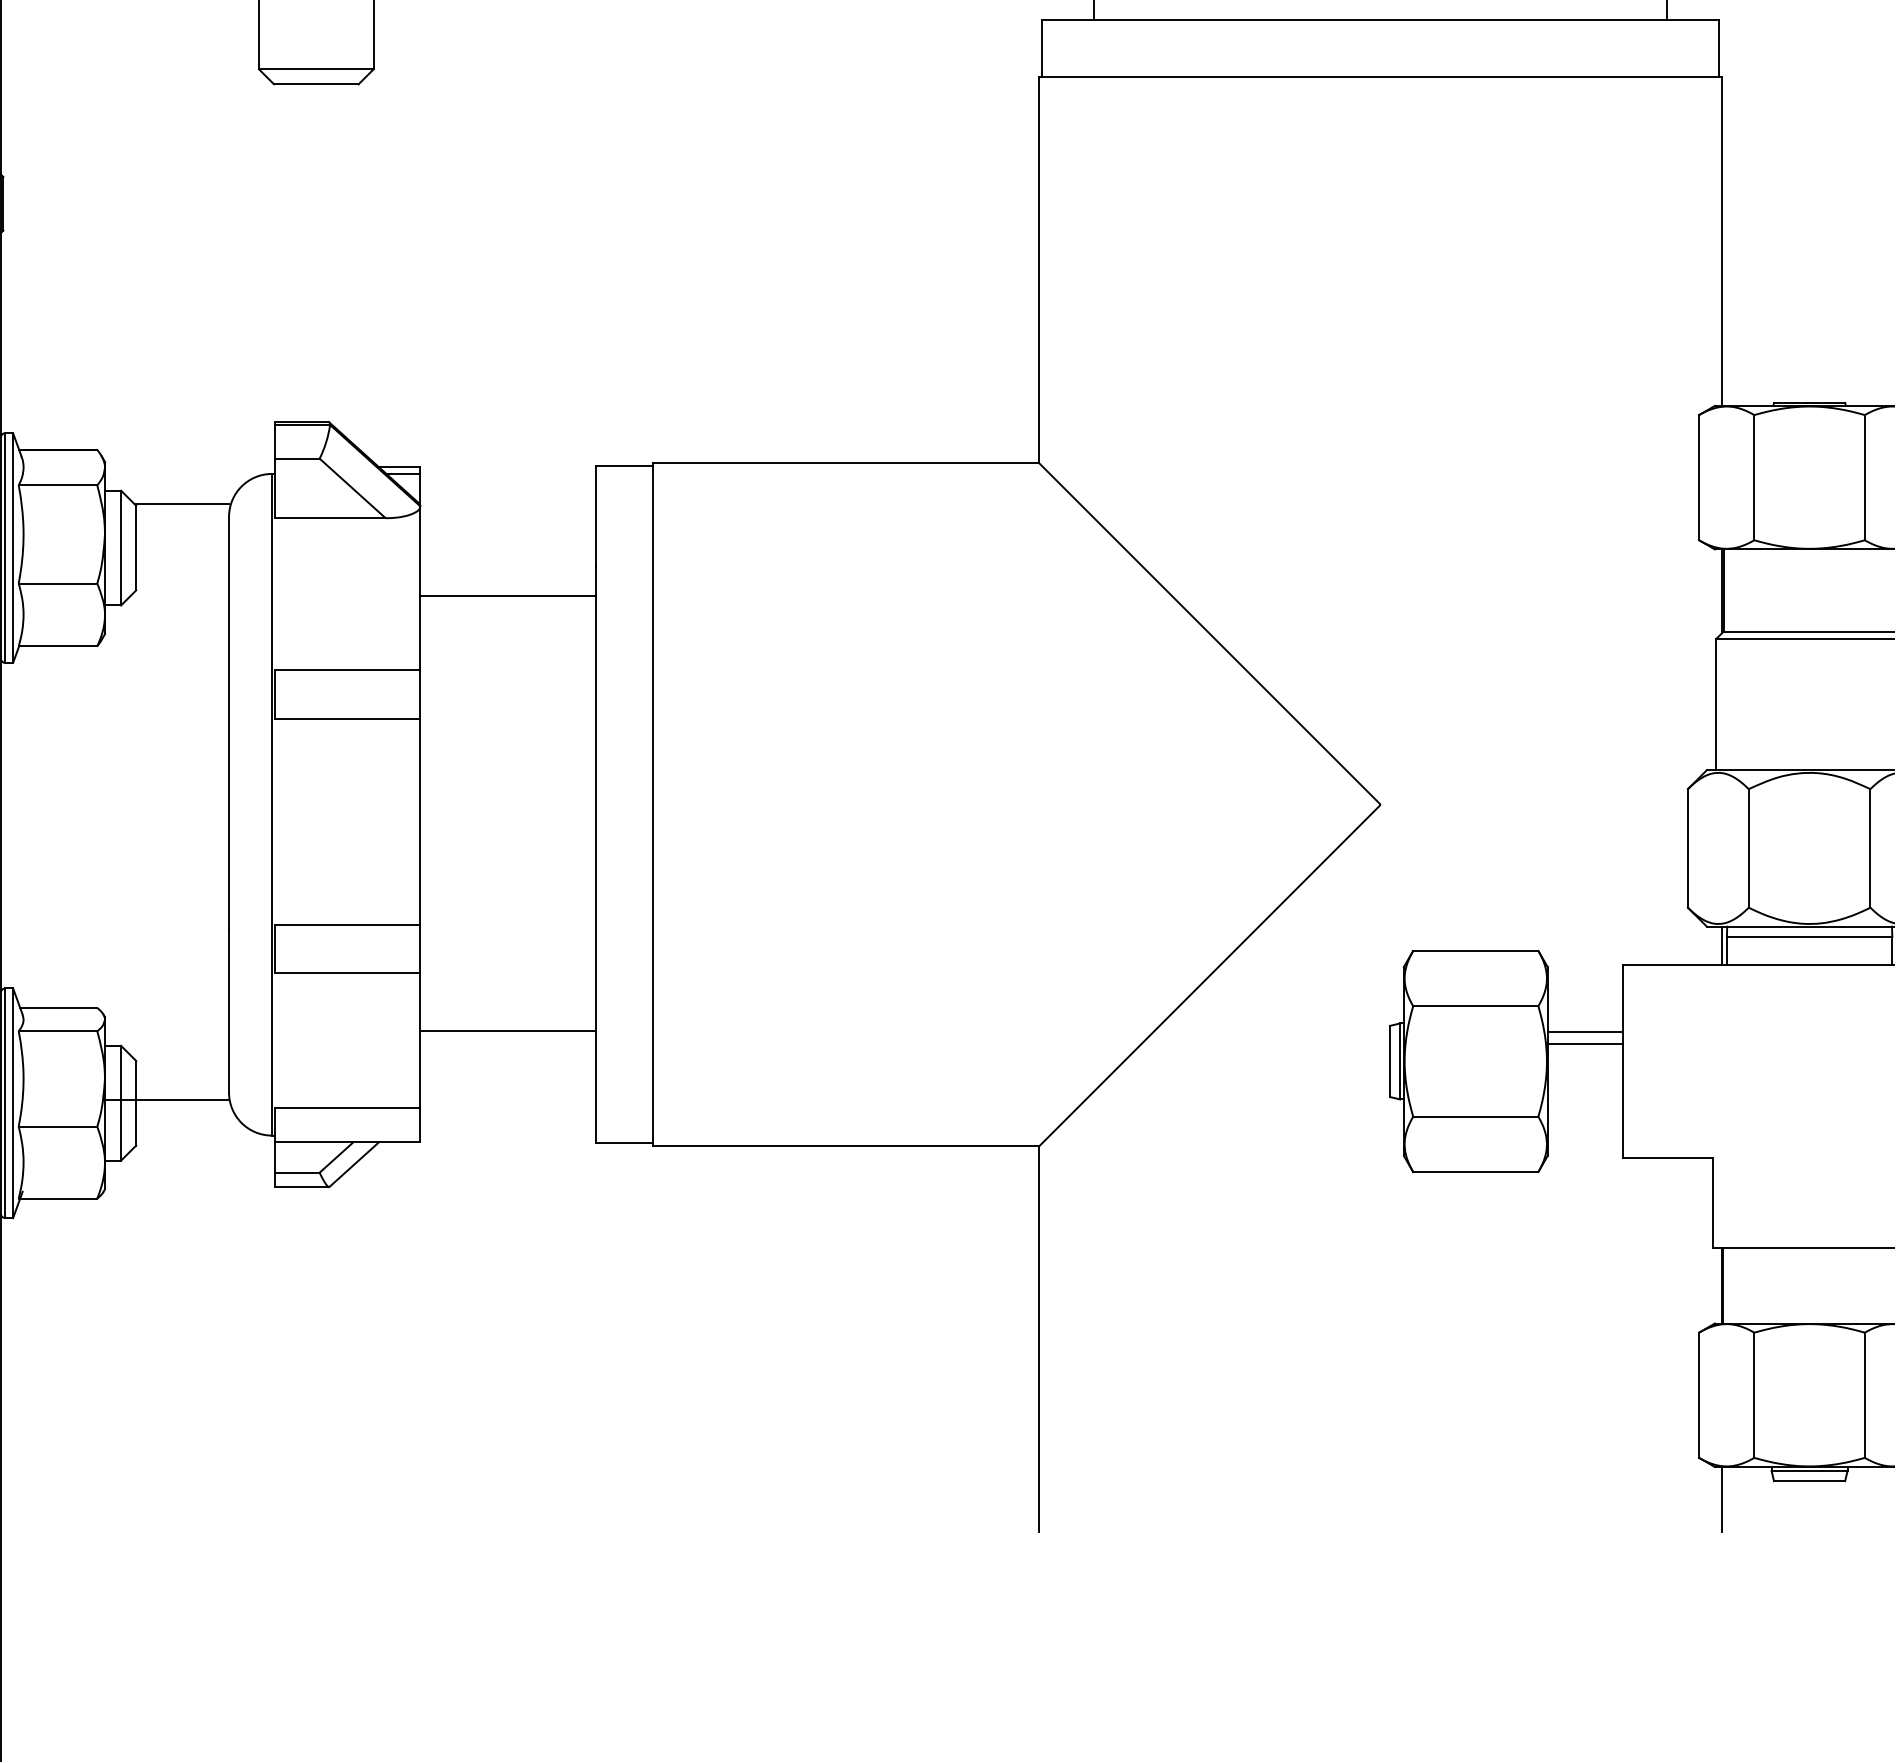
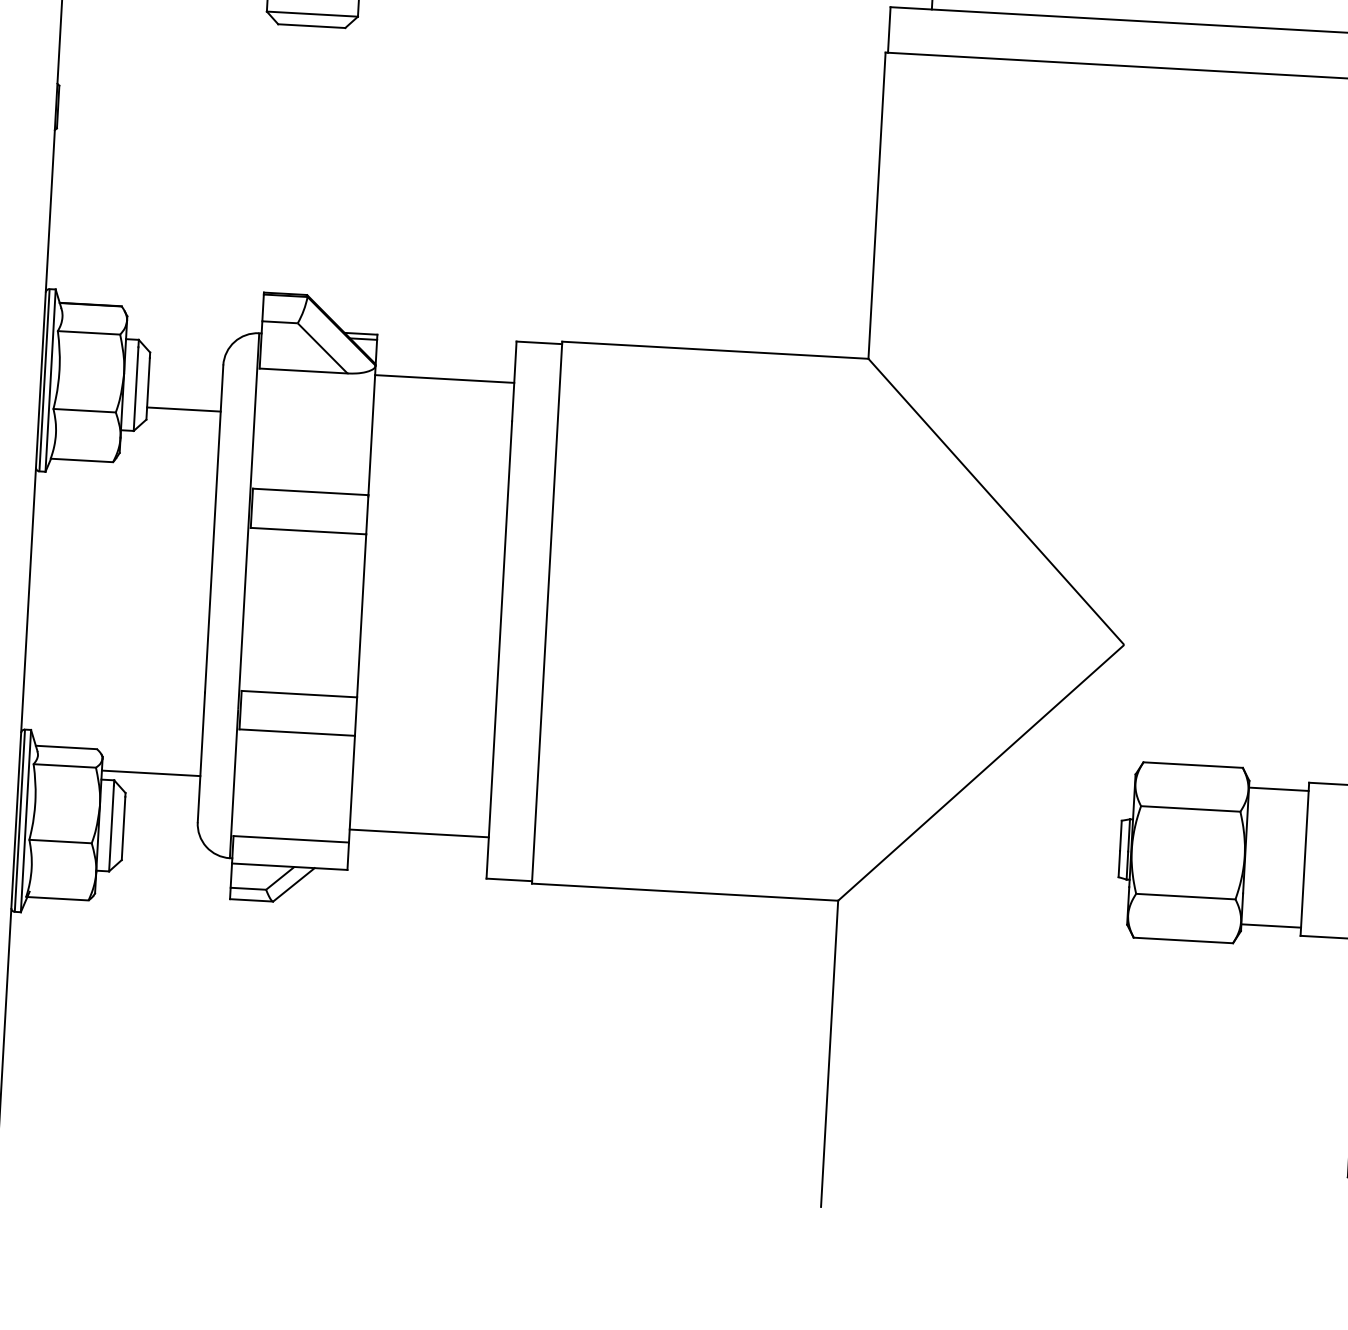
line: (182, 504) -> (183, 409), moved
line: (507, 596) -> (444, 379), moved
line: (507, 1031) -> (418, 833), moved
line: (1584, 1032) -> (1278, 789), moved
line: (1584, 1043) -> (1270, 925), moved
line: (166, 1099) -> (150, 773), moved

